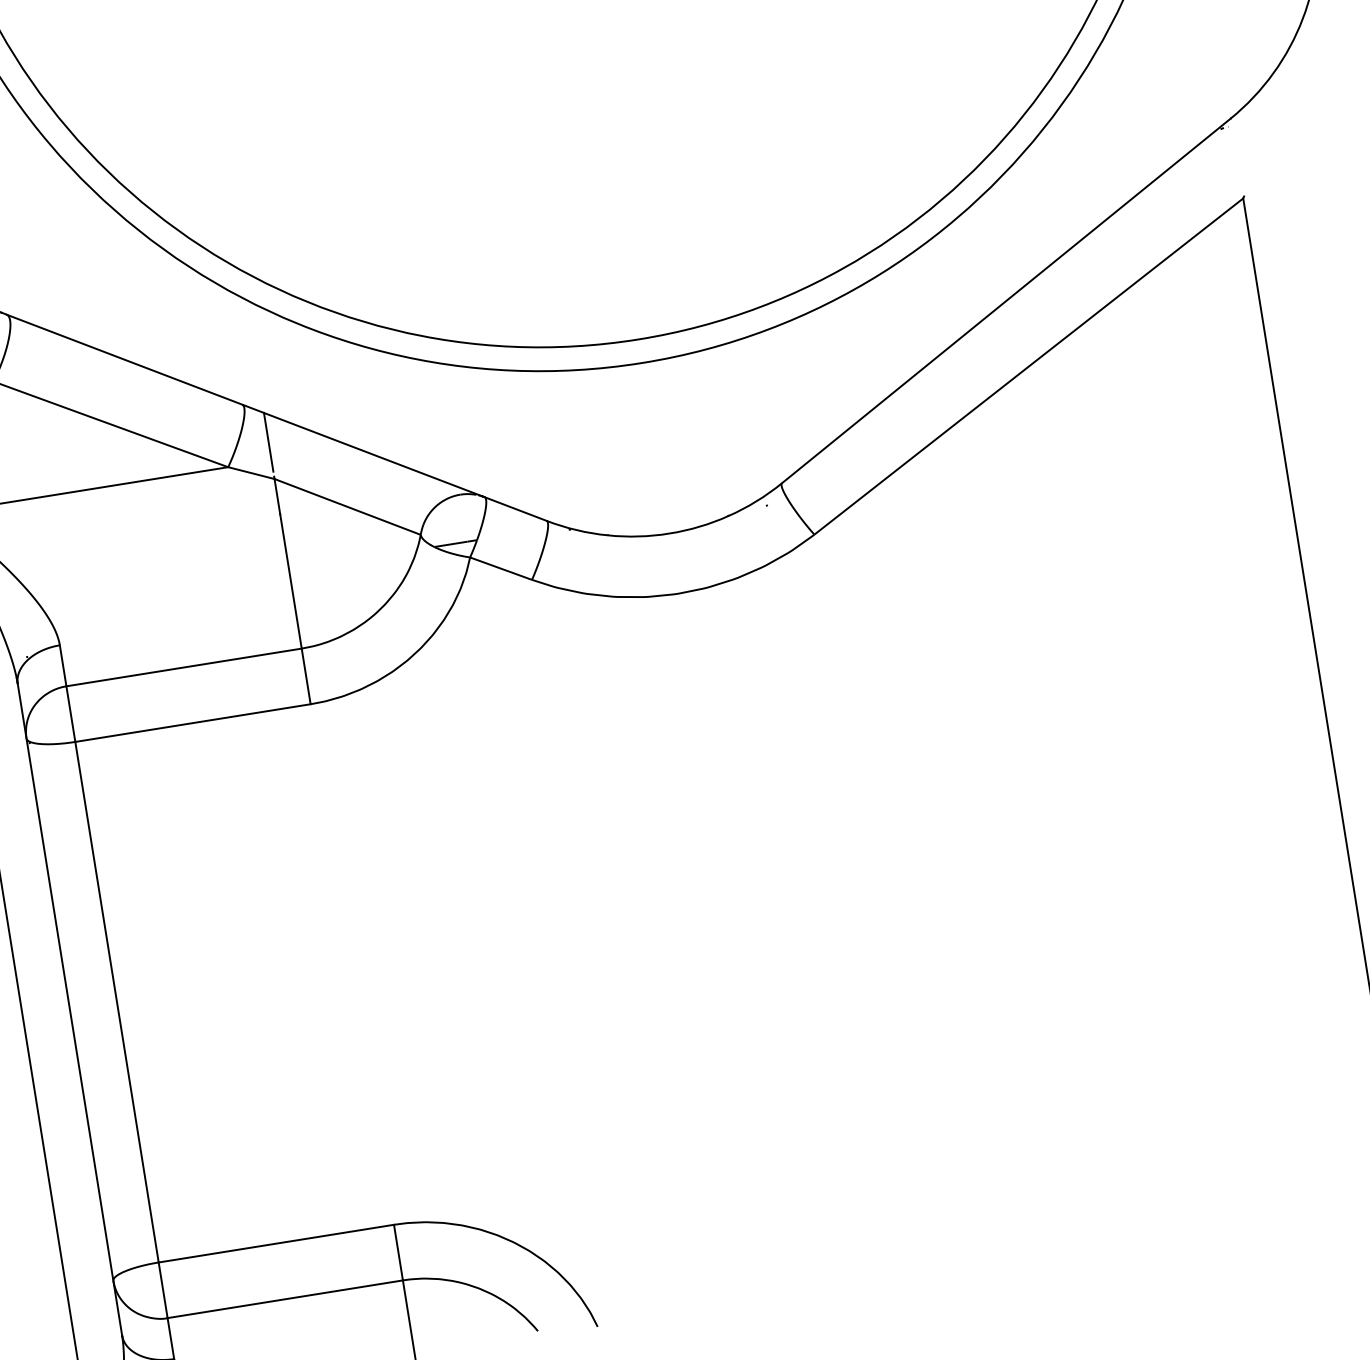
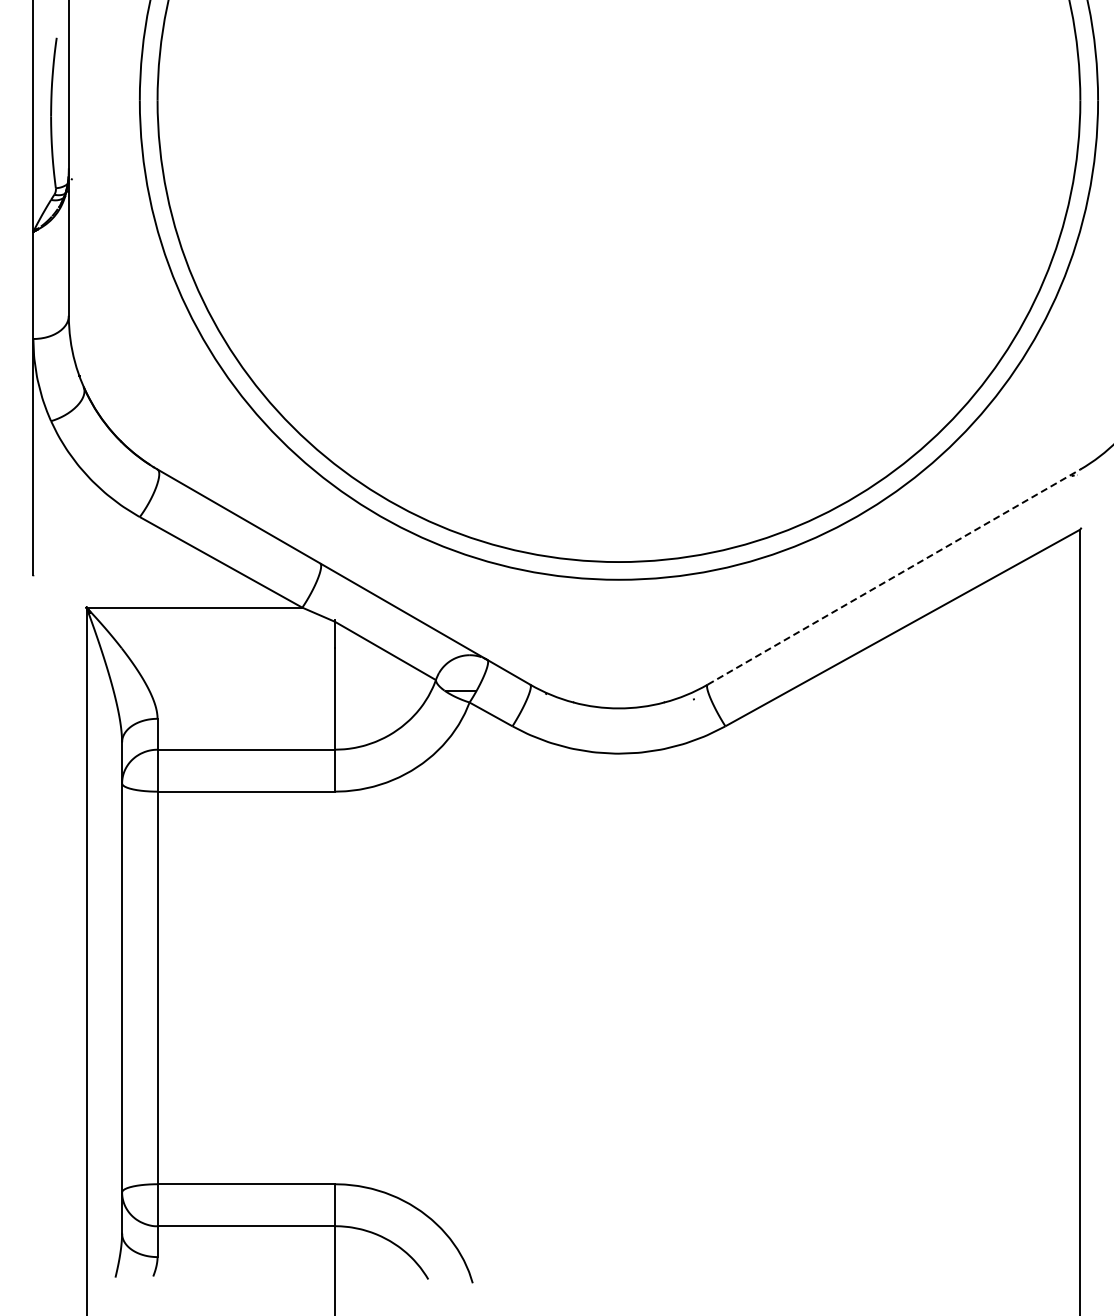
line: (1006, 300) -> (894, 576), solid -> dashed
line: (269, 441) -> (335, 593), removed

